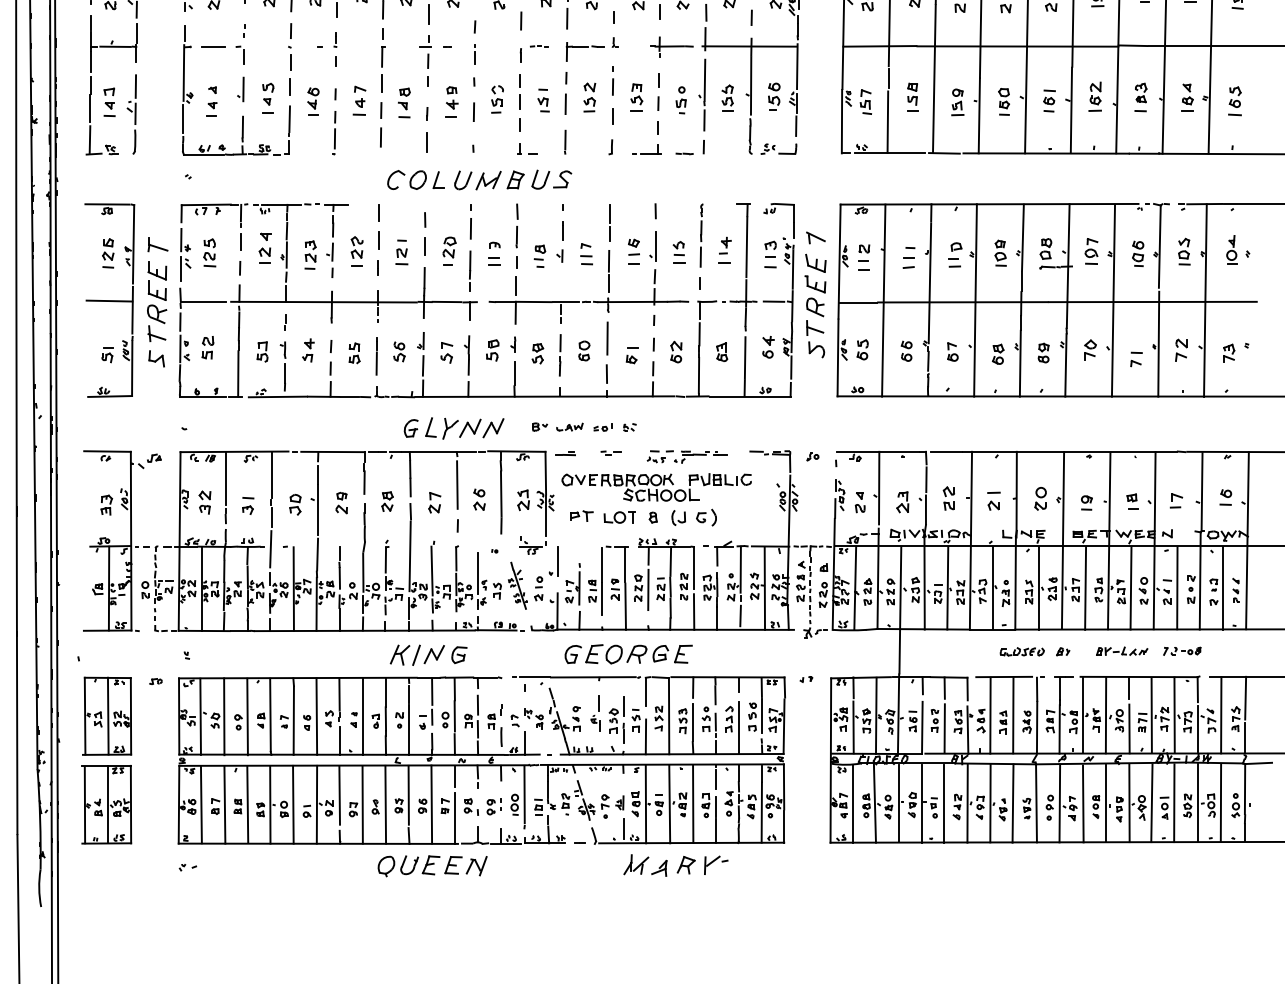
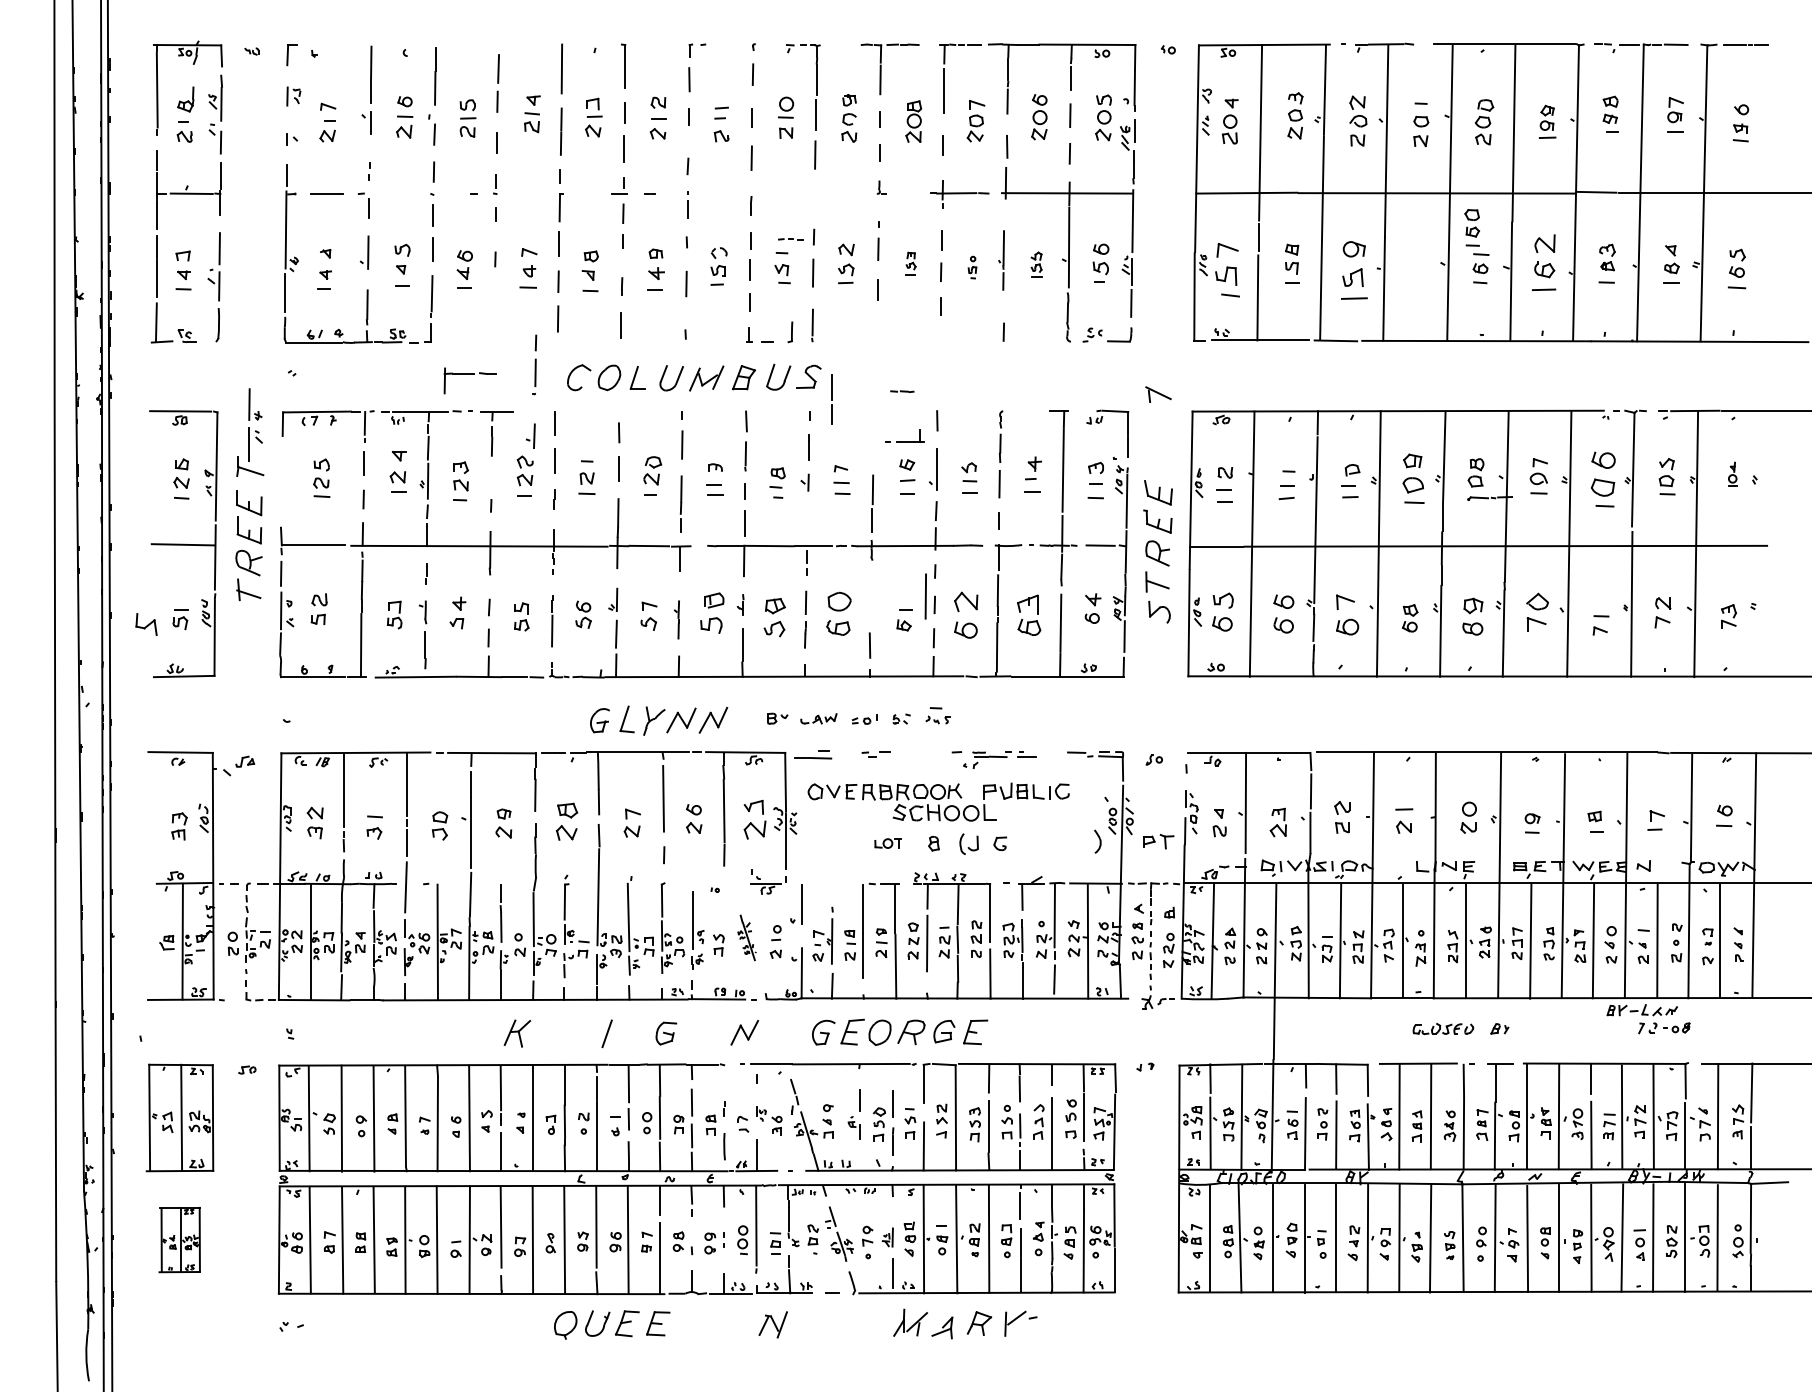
part: (539, 46) -> (790, 239), moved
part: (584, 51) -> (469, 380), moved
part: (702, 95) -> (1001, 260), size x0.6
part: (1094, 96) -> (1543, 262), size x1.4
part: (636, 97) -> (910, 263), size x0.6
part: (727, 98) -> (1036, 264), size x0.7
part: (681, 100) -> (972, 267), size x0.6
part: (865, 101) -> (1227, 269), size x1.6
part: (1003, 101) -> (1471, 227), moved
part: (957, 102) -> (1354, 270), size x1.6
part: (334, 132) -> (534, 364), moved
part: (610, 147) -> (790, 332), moved
part: (646, 149) -> (904, 435), moved
line: (684, 153) -> (902, 391), moved
line: (609, 222) -> (831, 399), moved
part: (815, 237) -> (1158, 394), moved
part: (1231, 250) -> (1732, 474), size x0.6
part: (329, 251) -> (530, 435), moved
part: (1000, 253) -> (1413, 478), size x1.4
part: (1138, 253) -> (1603, 479), size x1.6
part: (185, 254) -> (255, 424), moved
line: (607, 338) -> (925, 596), moved
part: (862, 349) -> (1223, 611), size x1.4
part: (492, 350) -> (712, 612), size x1.4
part: (584, 350) -> (838, 613), size x1.6
part: (1090, 350) -> (1537, 612), size x1.4
part: (906, 351) -> (1283, 614), size x1.4
part: (676, 352) -> (965, 615), size x1.6
part: (721, 352) -> (1028, 615), size x1.6
part: (952, 352) -> (1347, 615), size x1.6
part: (537, 353) -> (774, 617), size x1.4
part: (1043, 353) -> (1472, 616), size x1.4
part: (466, 355) -> (676, 619), size x0.7
part: (156, 358) -> (146, 624), moved
part: (565, 452) -> (812, 754), size x1.4
part: (655, 456) -> (937, 715), moved
part: (523, 500) -> (754, 819), size x1.4
part: (387, 501) -> (567, 821), size x1.4
part: (581, 516) -> (1158, 841), moved
part: (619, 517) -> (887, 843), size x0.6
part: (713, 517) -> (1097, 841), moved
part: (517, 585) -> (746, 937), size x0.7
part: (1121, 651) -> (1641, 1010), moved
part: (434, 654) -> (744, 1032), moved
part: (399, 655) -> (516, 1033), moved
part: (106, 804) -> (179, 1239), size x0.6
part: (476, 865) -> (772, 1324), moved

